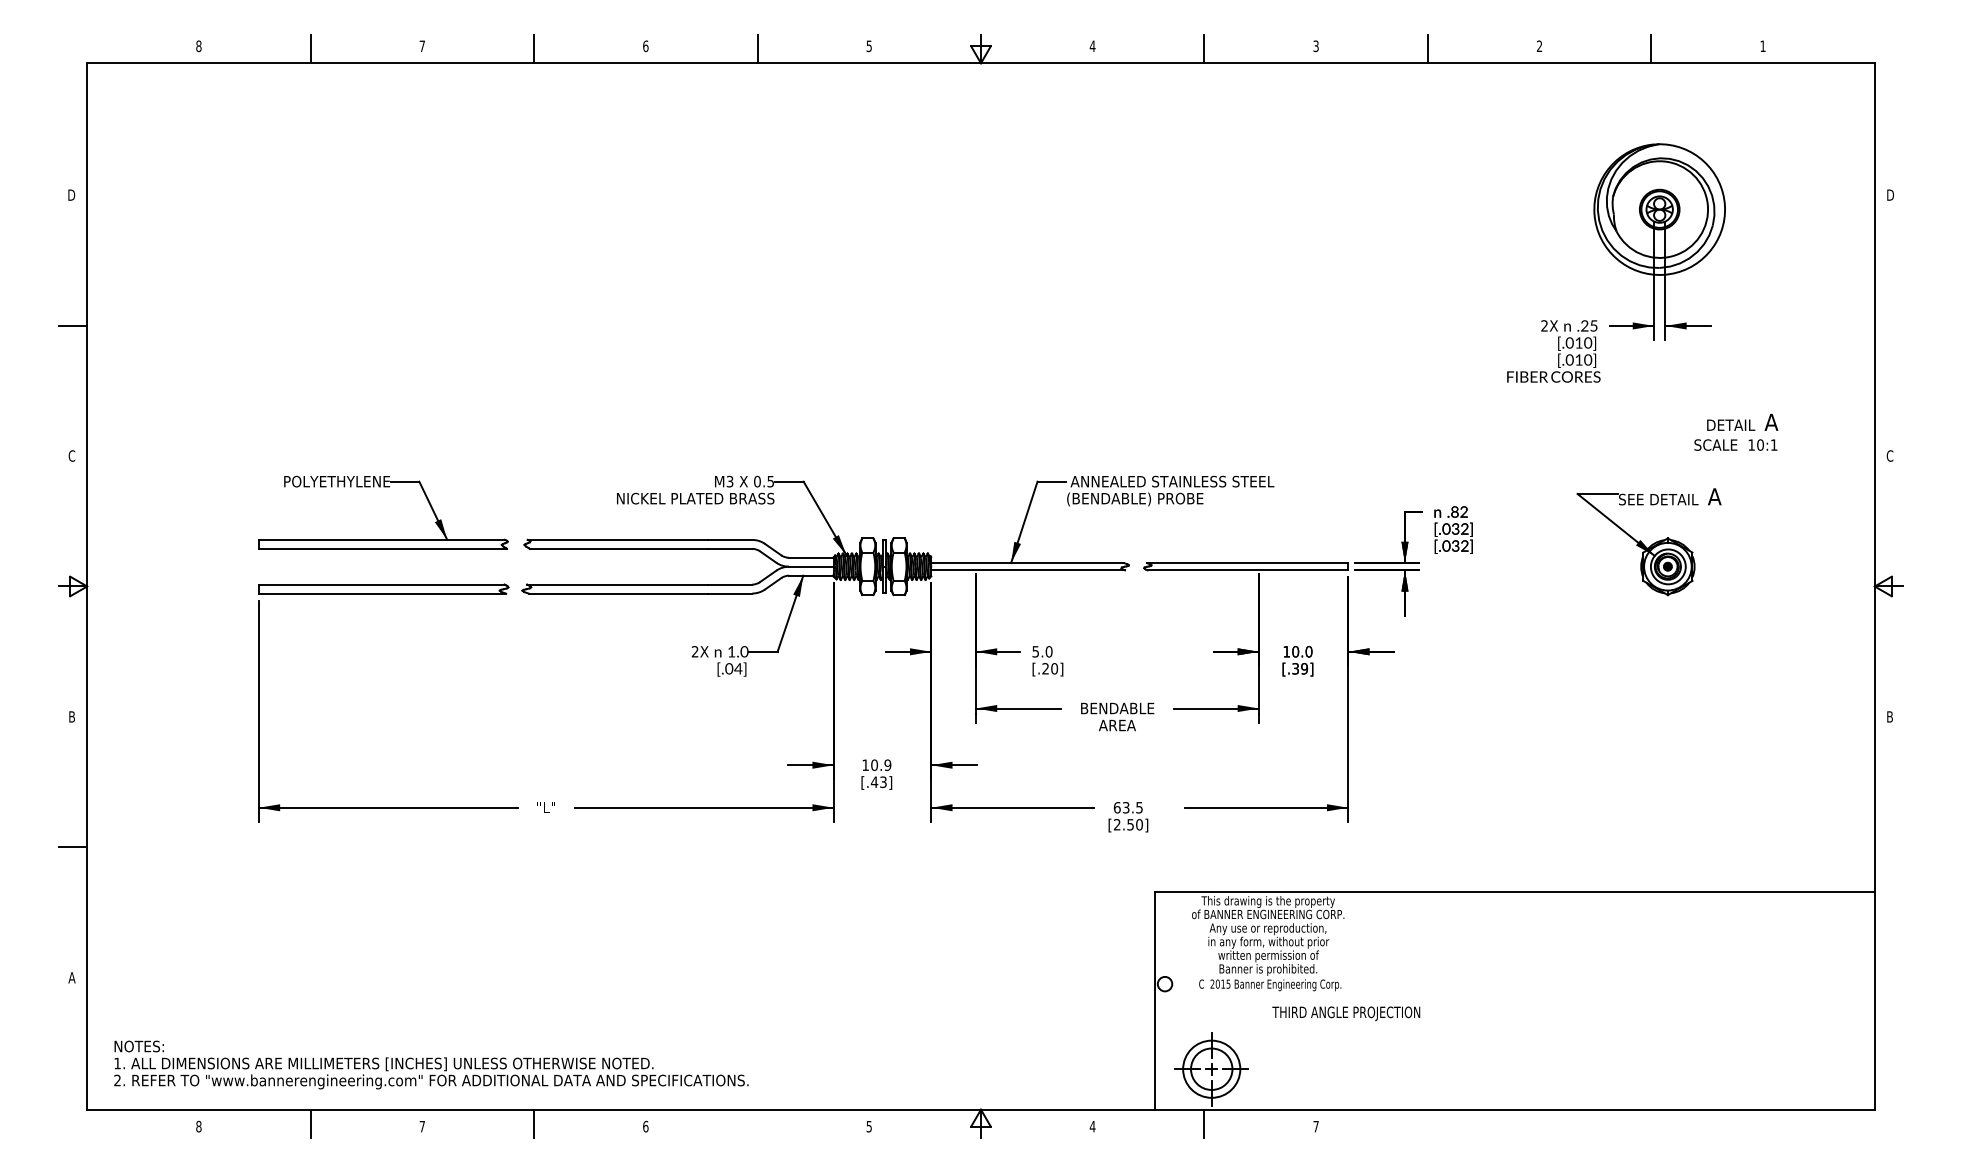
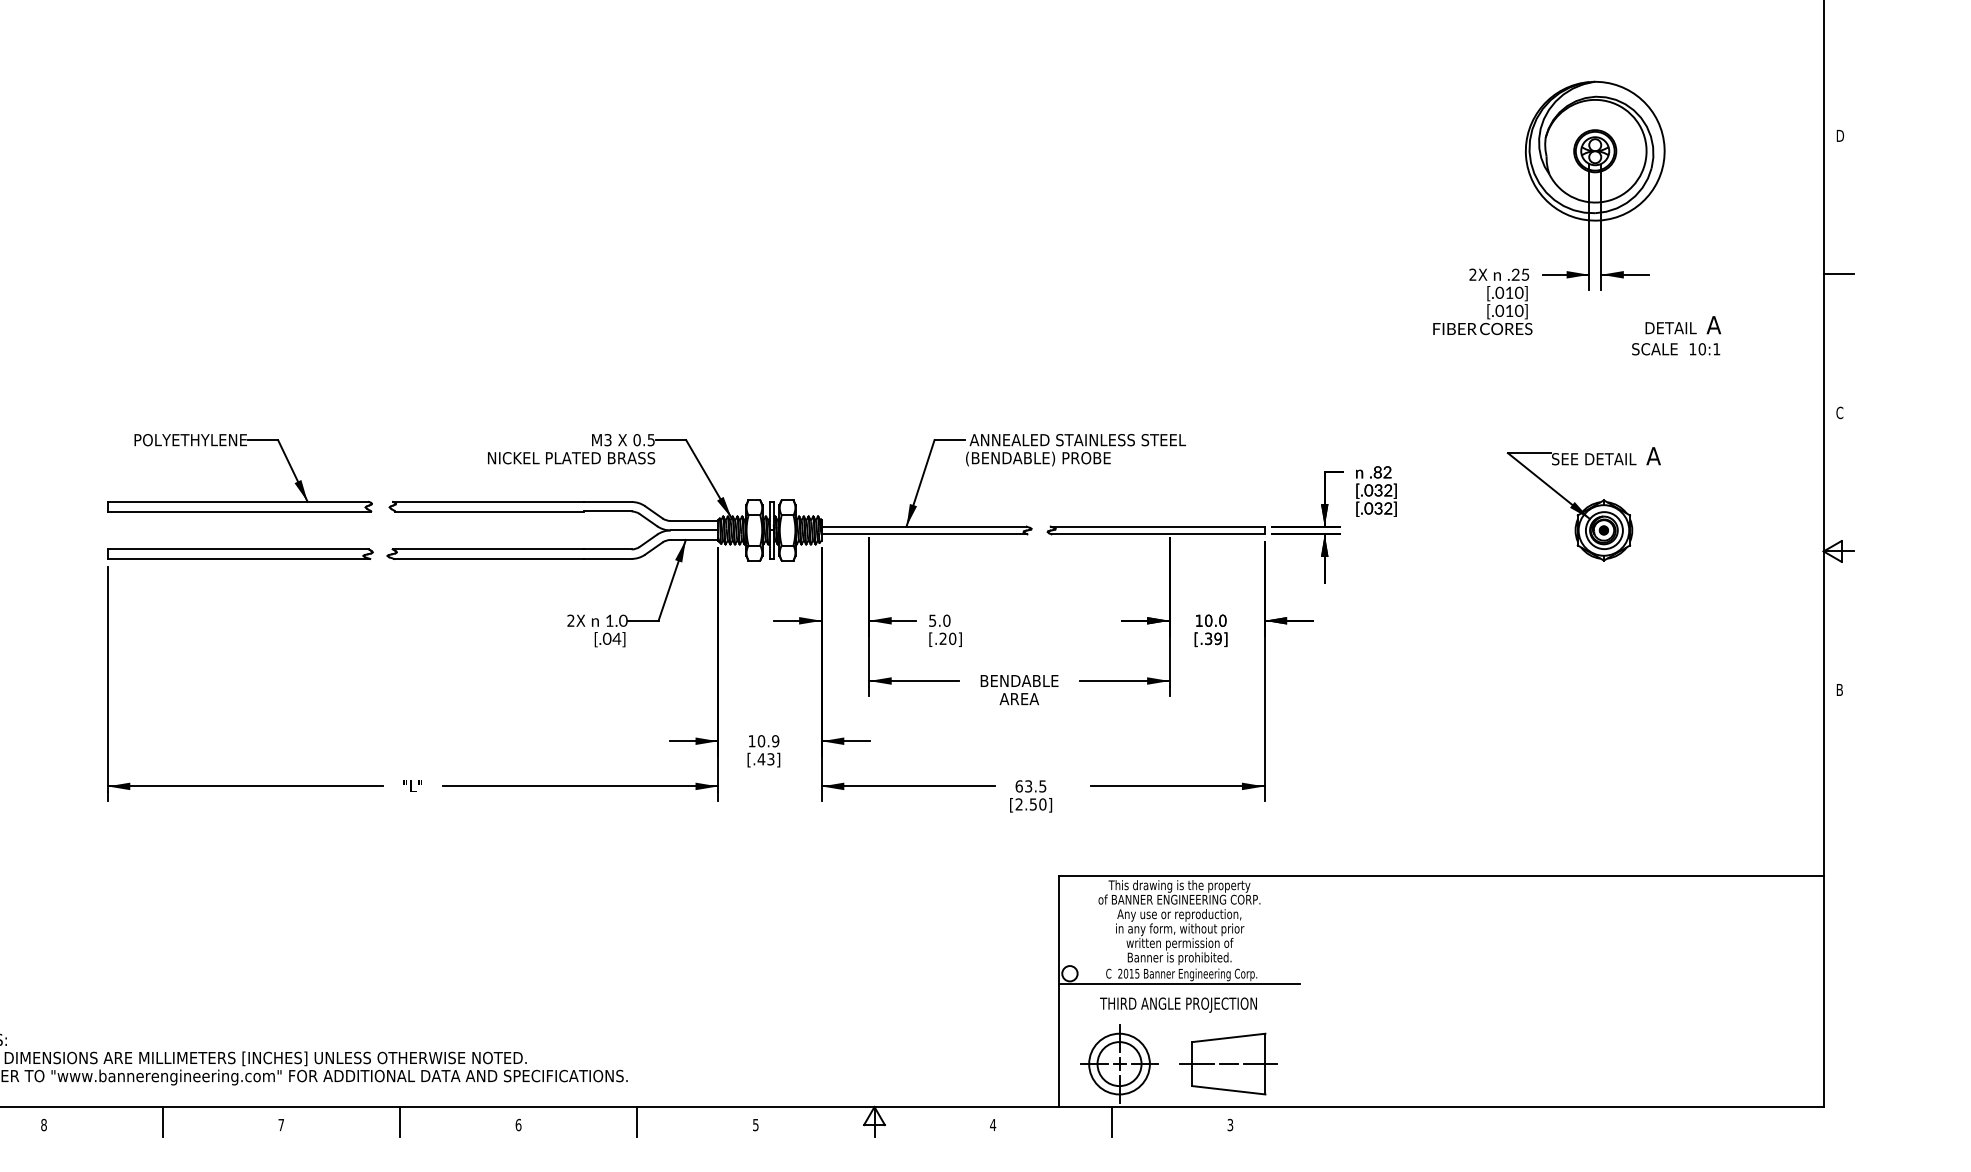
line: (1888, 325) -> (1838, 274), added
text: (1736, 432) -> (1676, 335), moved
line: (1267, 993) -> (1178, 983), added
text: (1346, 1013) -> (1178, 1004), moved
part: (1314, 1068) -> (1228, 1063), added
line: (757, 1123) -> (637, 1121), added
text: (1315, 1126) -> (1229, 1124), 7 -> 3

